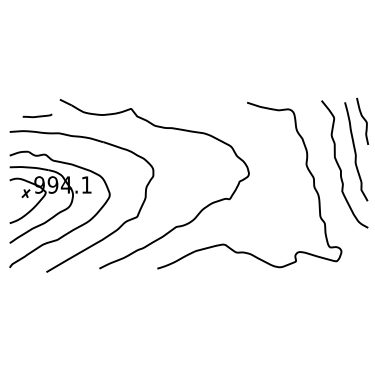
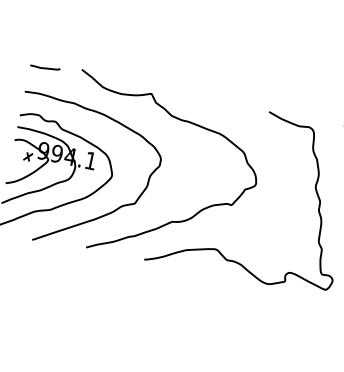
curve: (37, 115) -> (45, 67), moved

